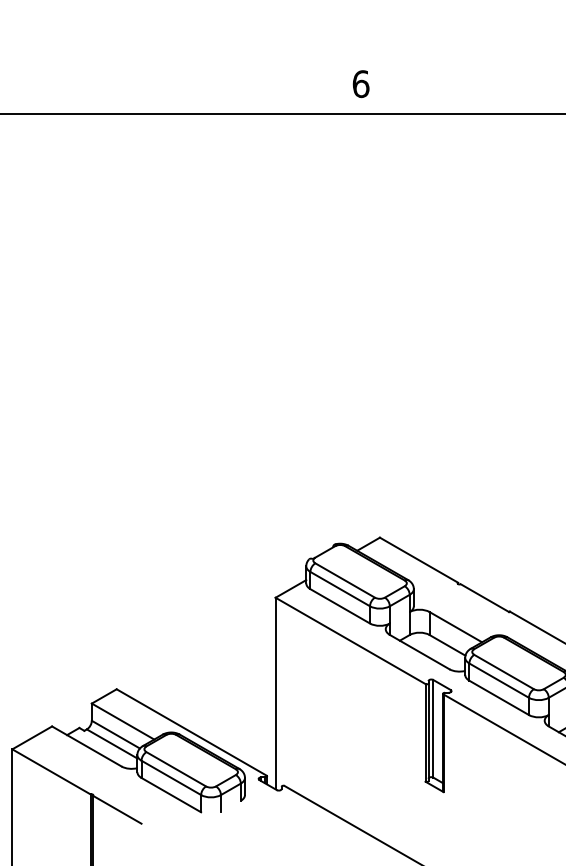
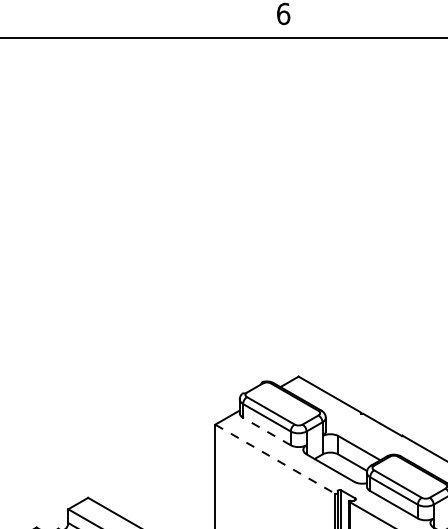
line: (339, 606) -> (266, 431), solid -> dashed
line: (351, 641) -> (275, 459), solid -> dashed

